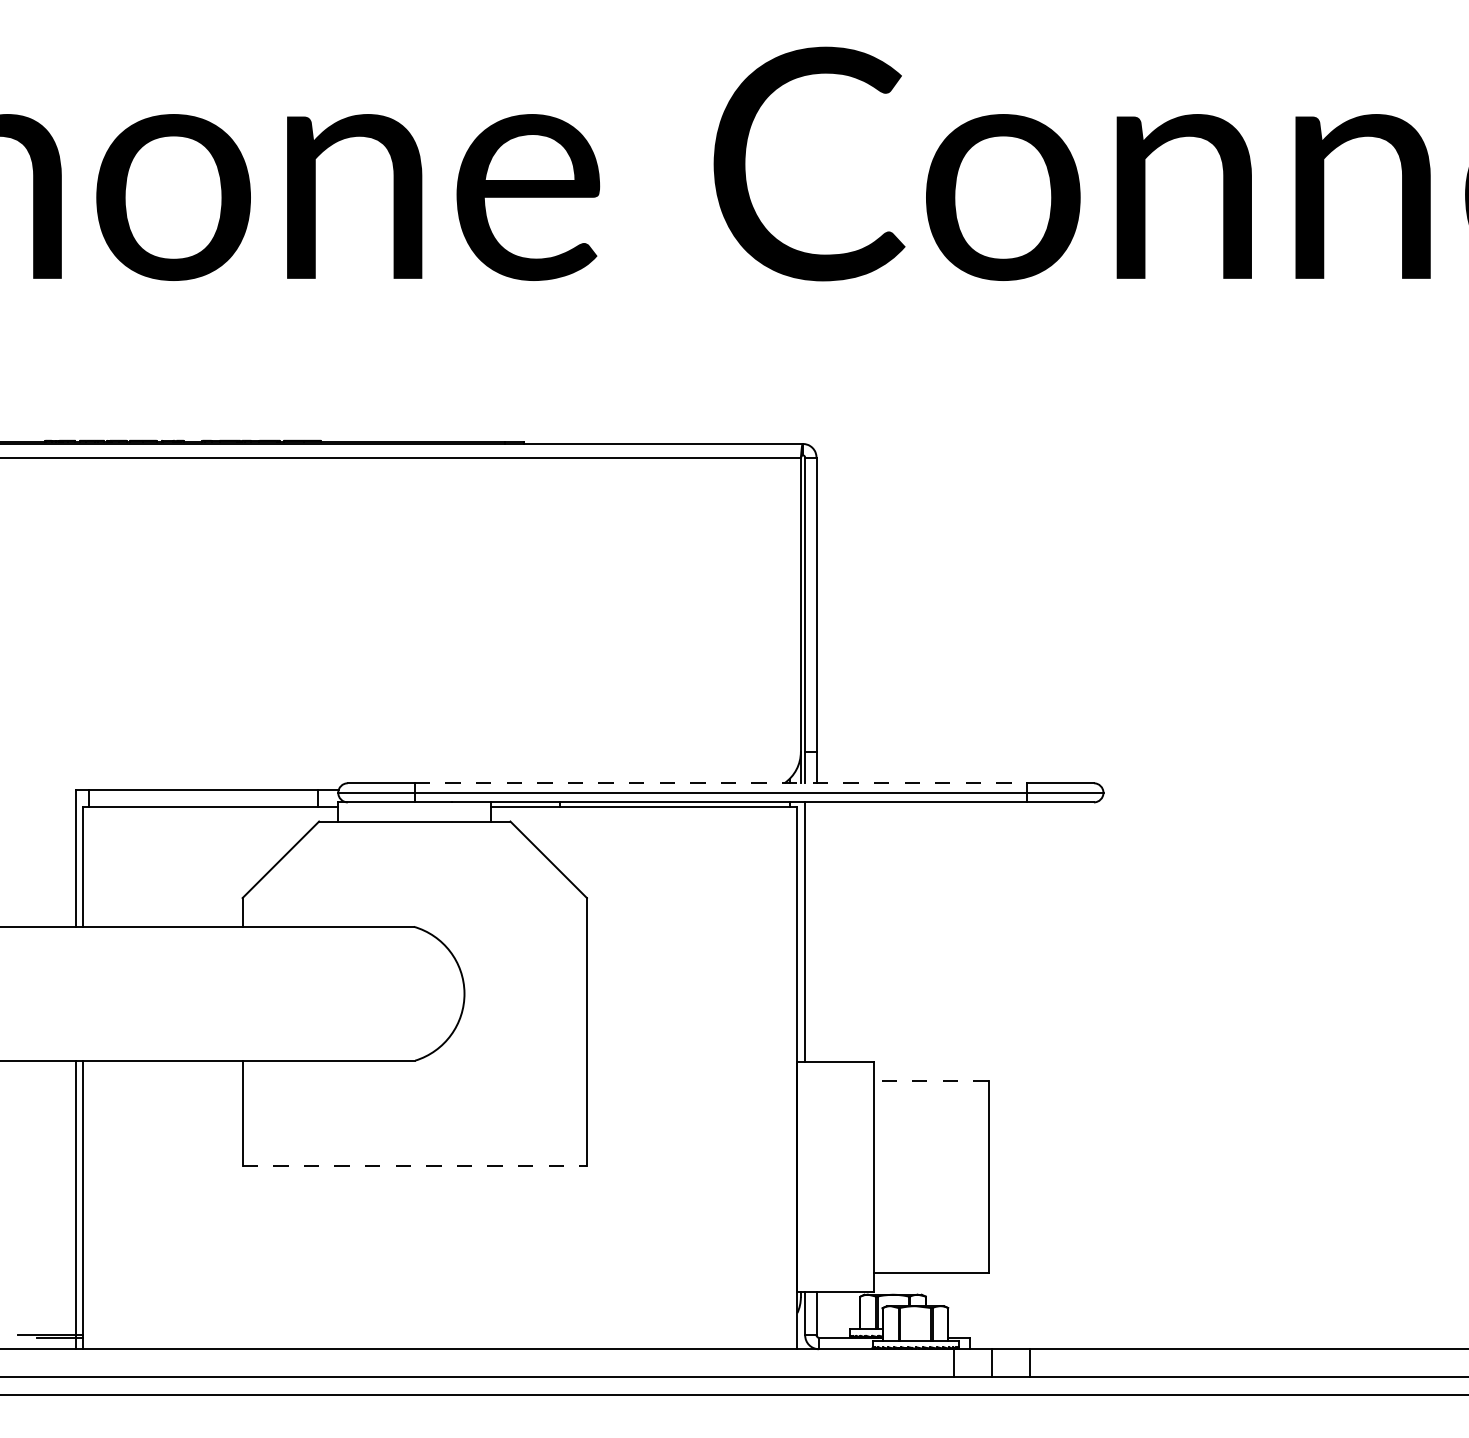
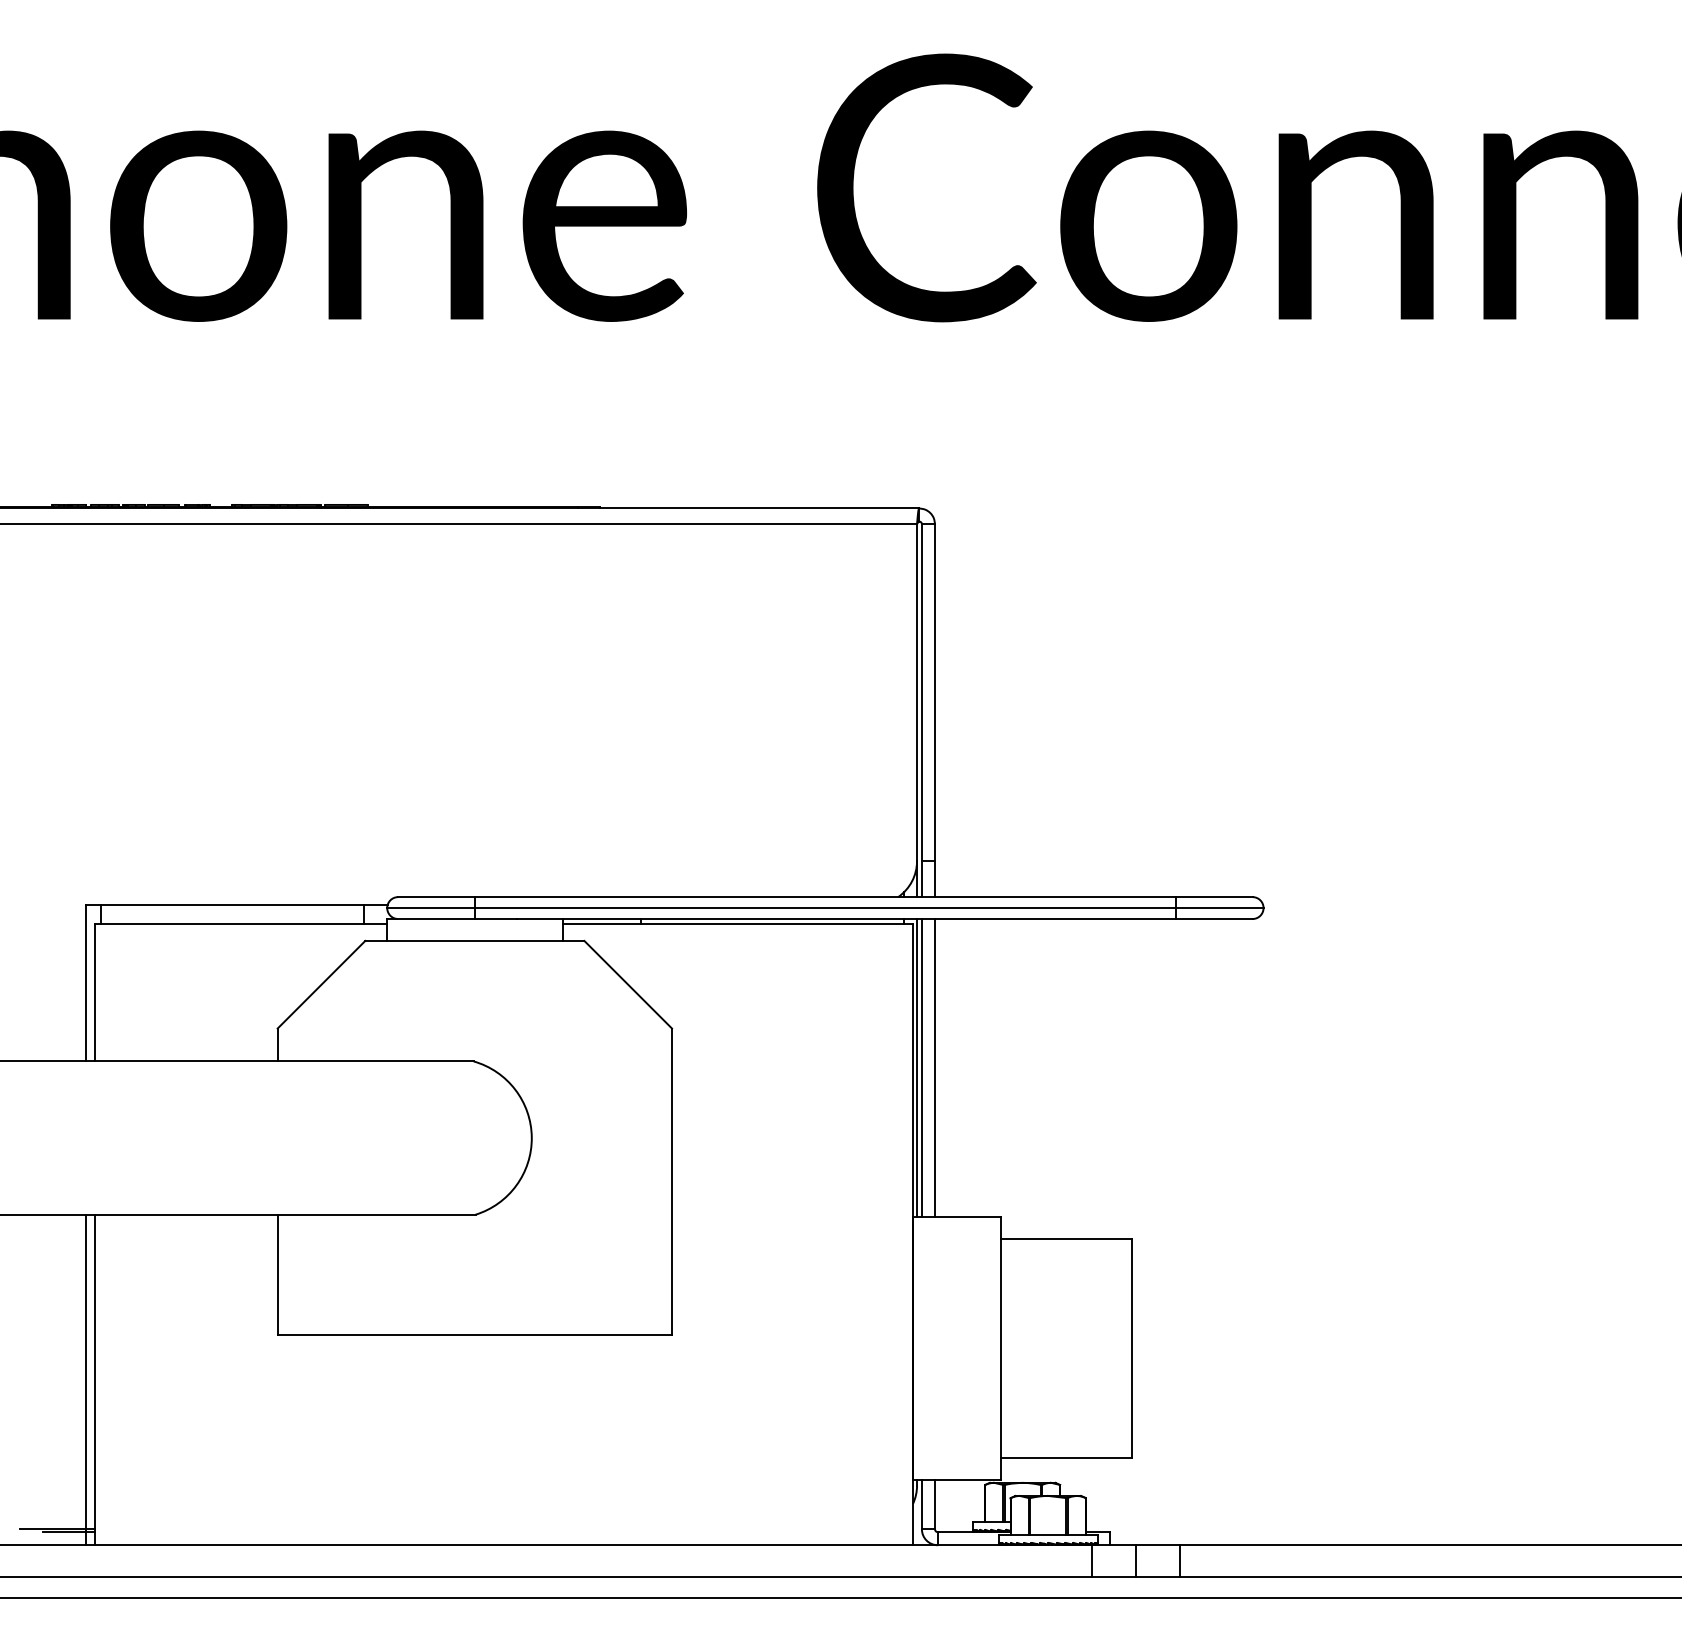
line: (720, 783) -> (825, 897), dashed -> solid
line: (801, 932) -> (917, 1067), added
line: (817, 932) -> (935, 1067), added
line: (931, 1081) -> (1066, 1238), dashed -> solid
line: (415, 1166) -> (475, 1335), dashed -> solid

